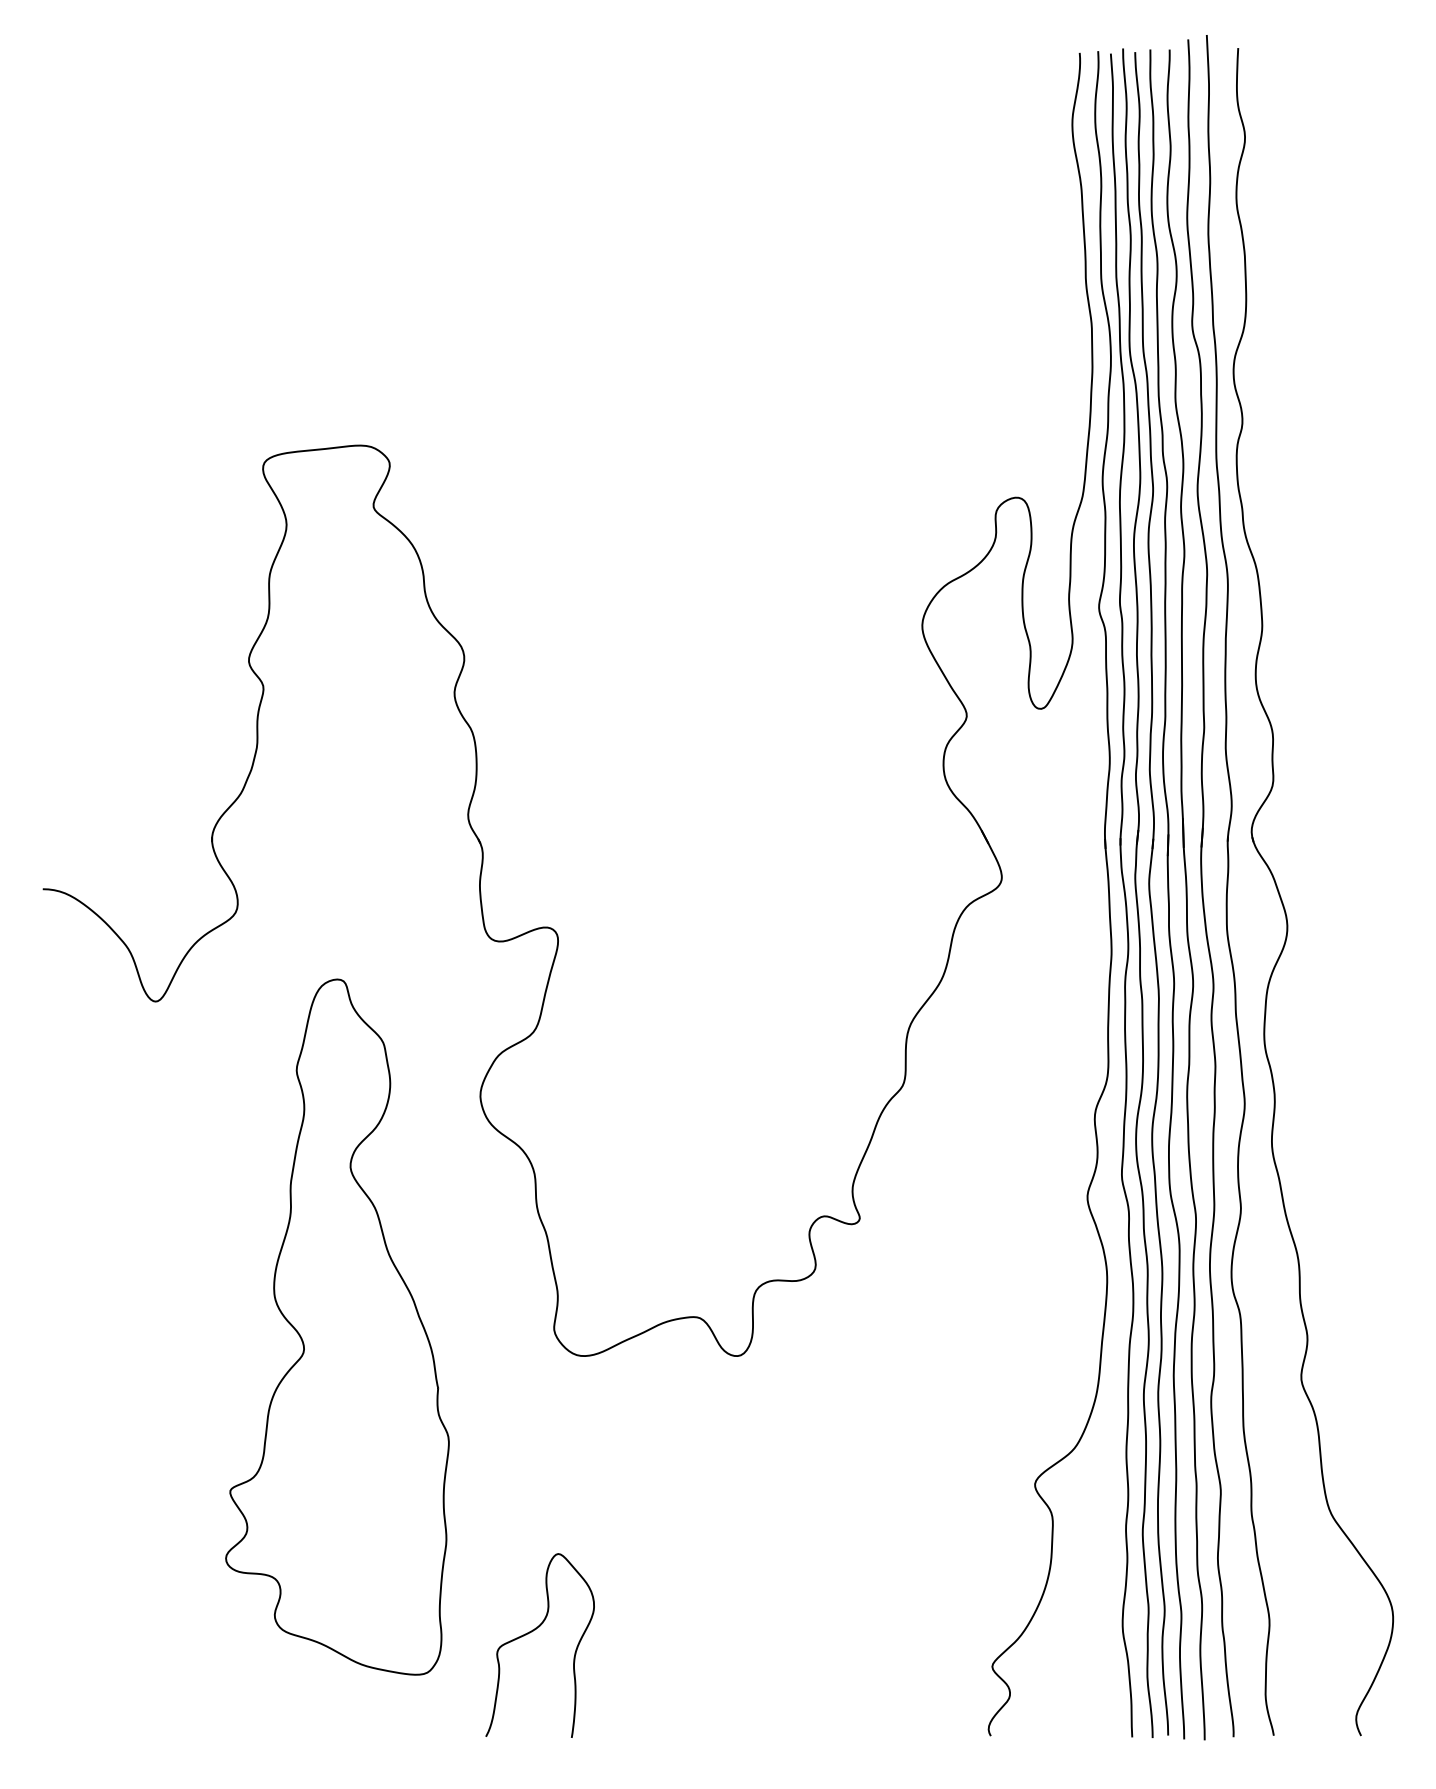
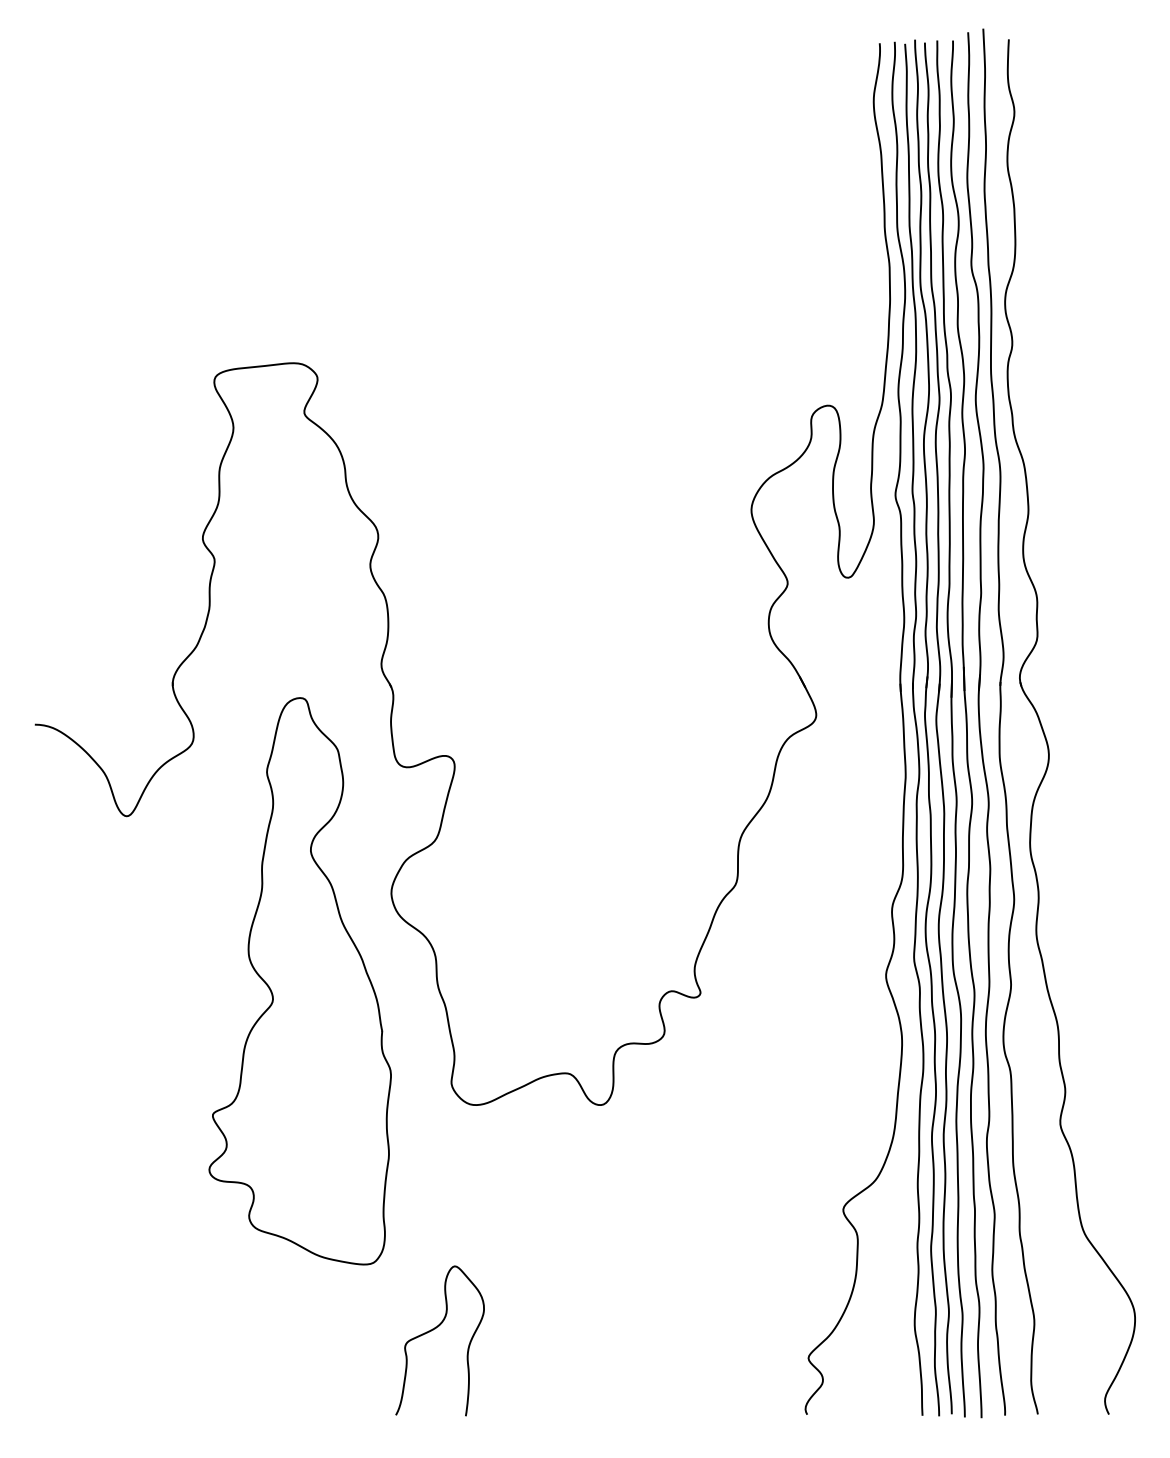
part: (337, 1326) -> (300, 980), moved

